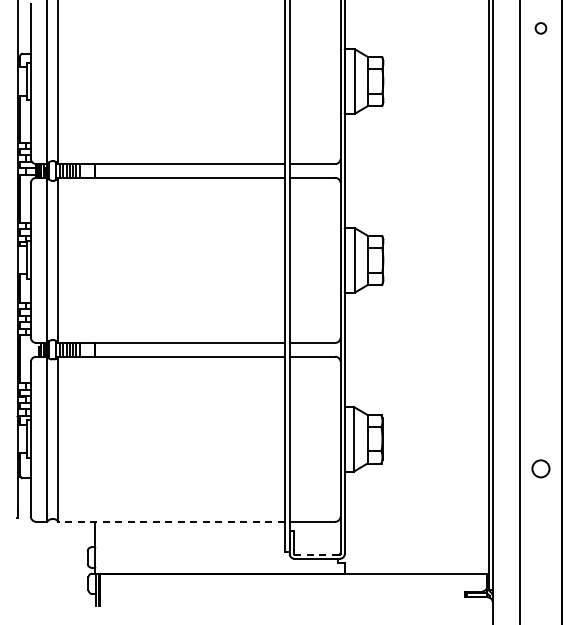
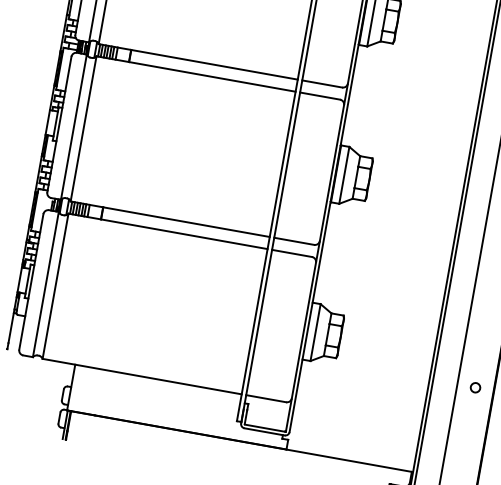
circle: (540, 468) -> (475, 387), size x0.62
line: (170, 521) -> (141, 376), dashed -> solid
line: (317, 554) -> (265, 428), dashed -> solid

